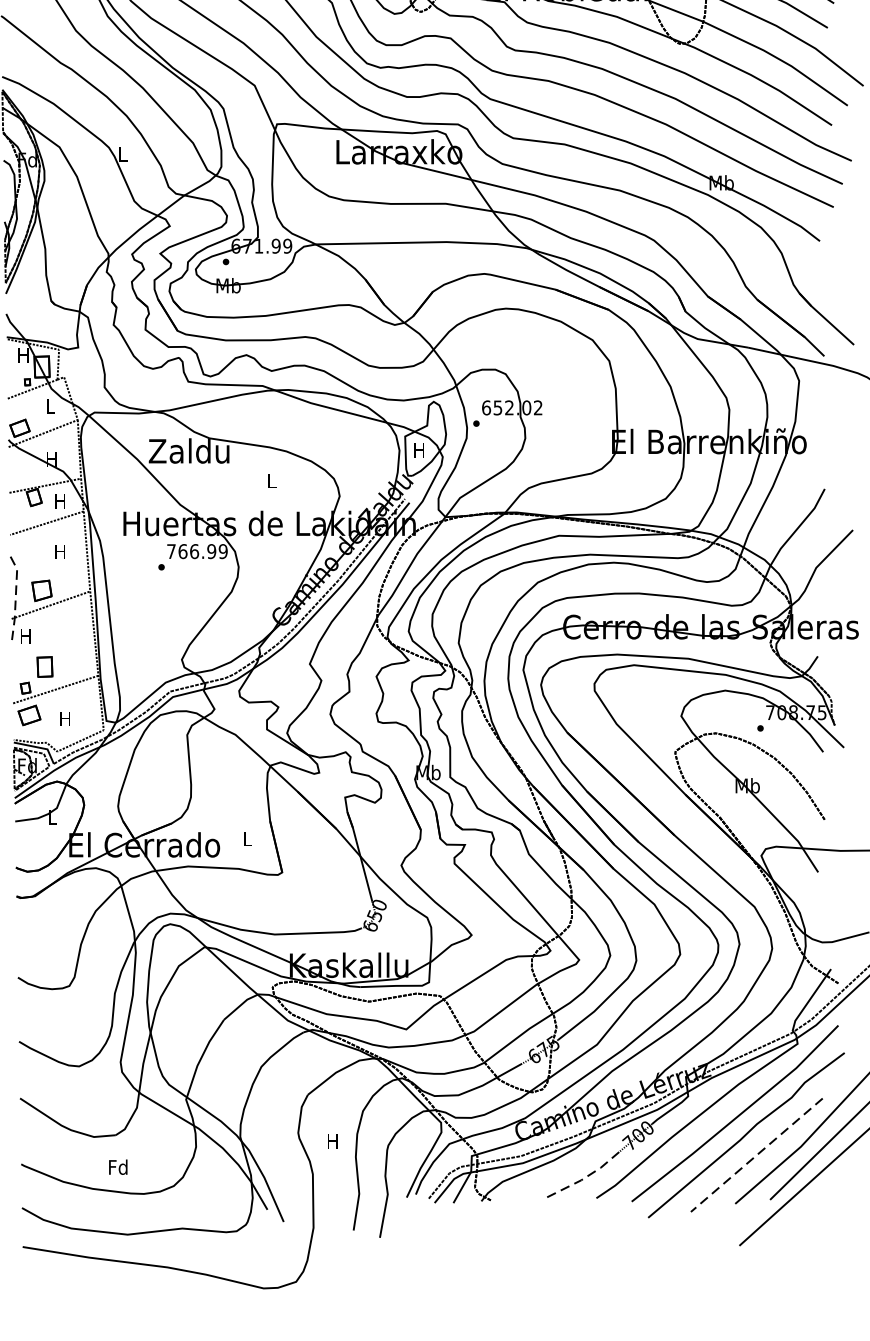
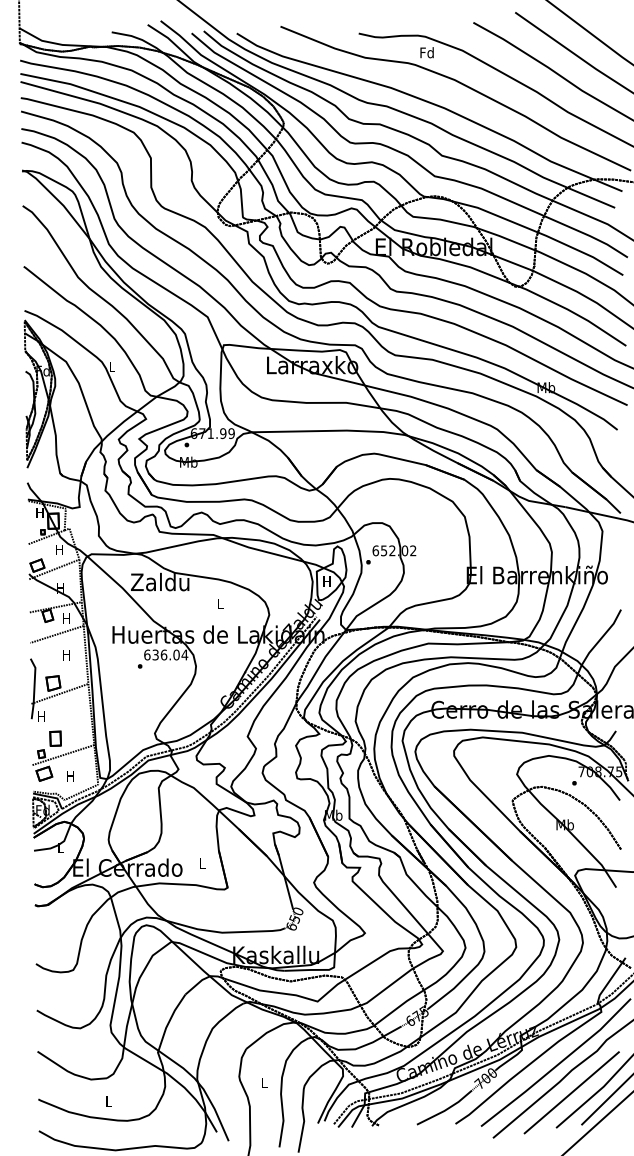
text: (50, 406) -> (59, 549), L -> H
text: (197, 550) -> (166, 654), 766.99 -> 636.04
line: (15, 597) -> (34, 688), dashed -> solid
text: (333, 1141) -> (264, 1082), H -> L
line: (756, 1156) -> (571, 1093), dashed -> solid
text: (117, 1167) -> (108, 1101), Fd -> L
line: (584, 1178) -> (446, 1109), dashed -> solid

